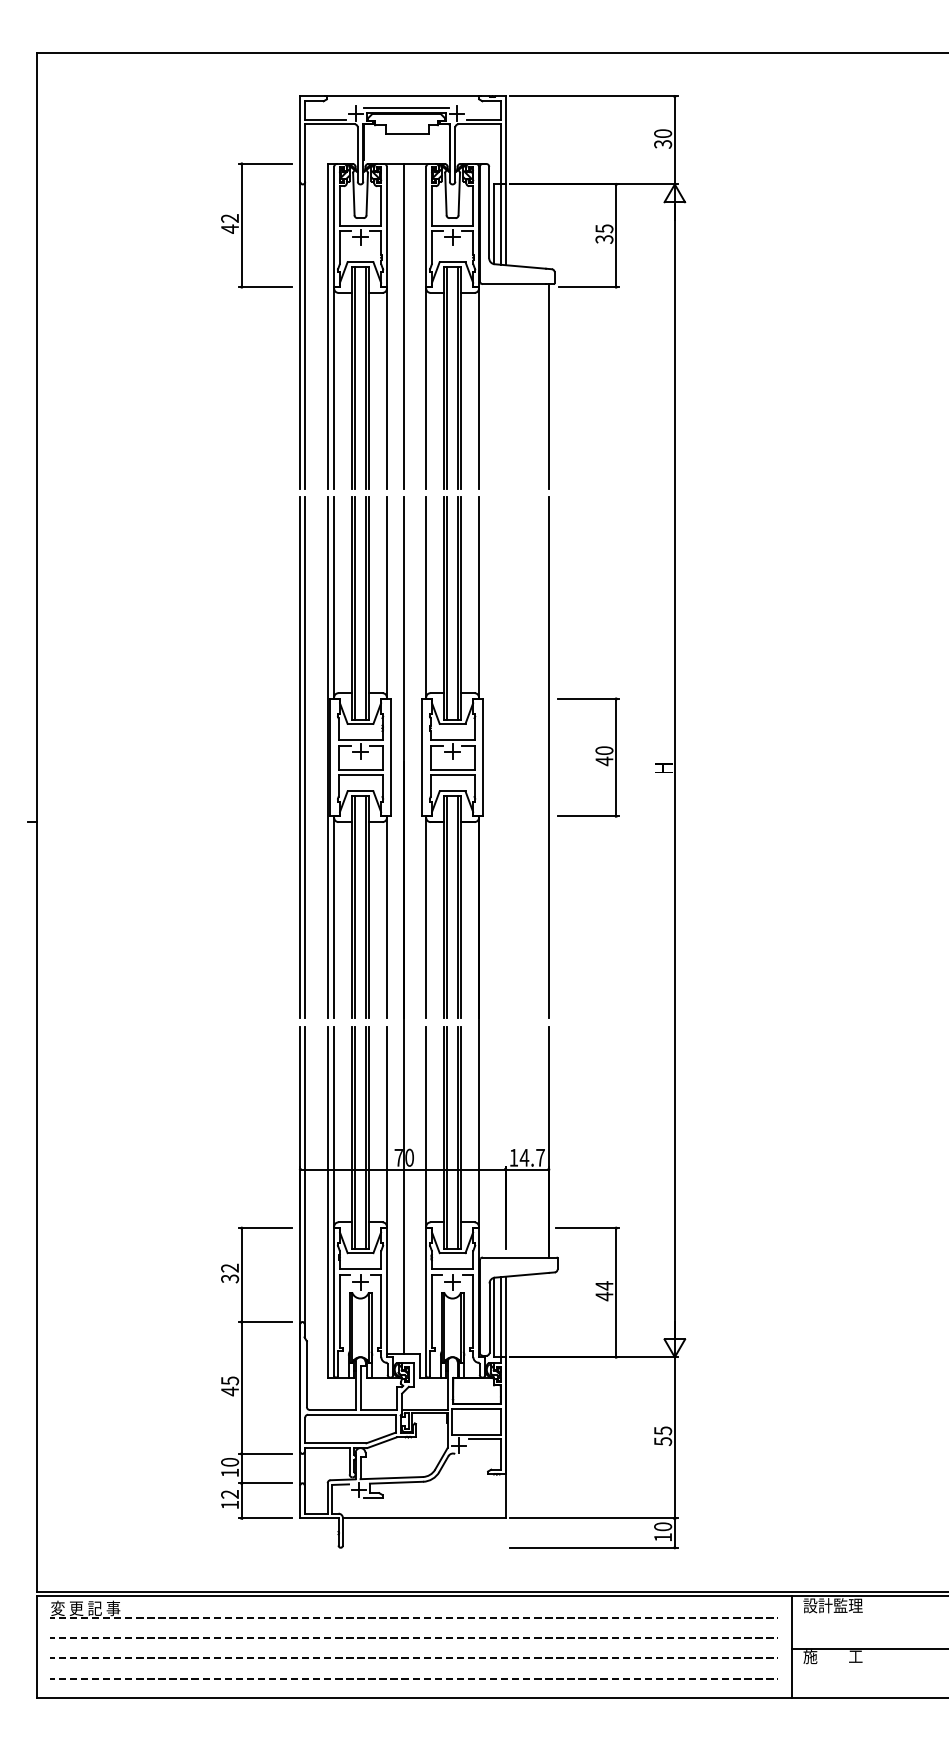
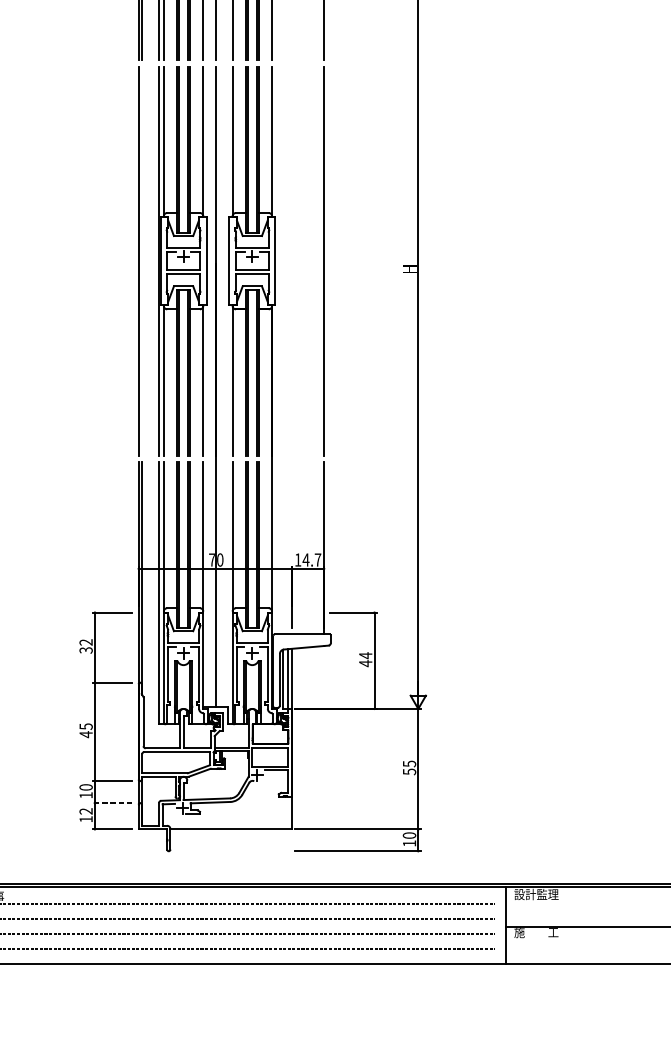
line: (305, 757) -> (142, 261), removed
part: (595, 758) -> (359, 261), removed
line: (264, 1483) -> (111, 803), solid -> dashed

